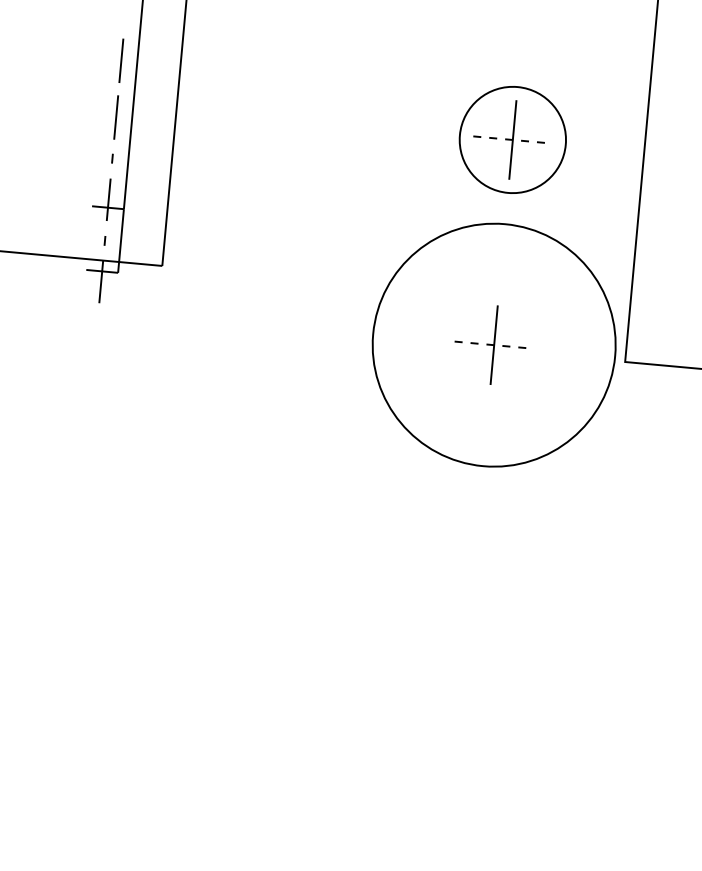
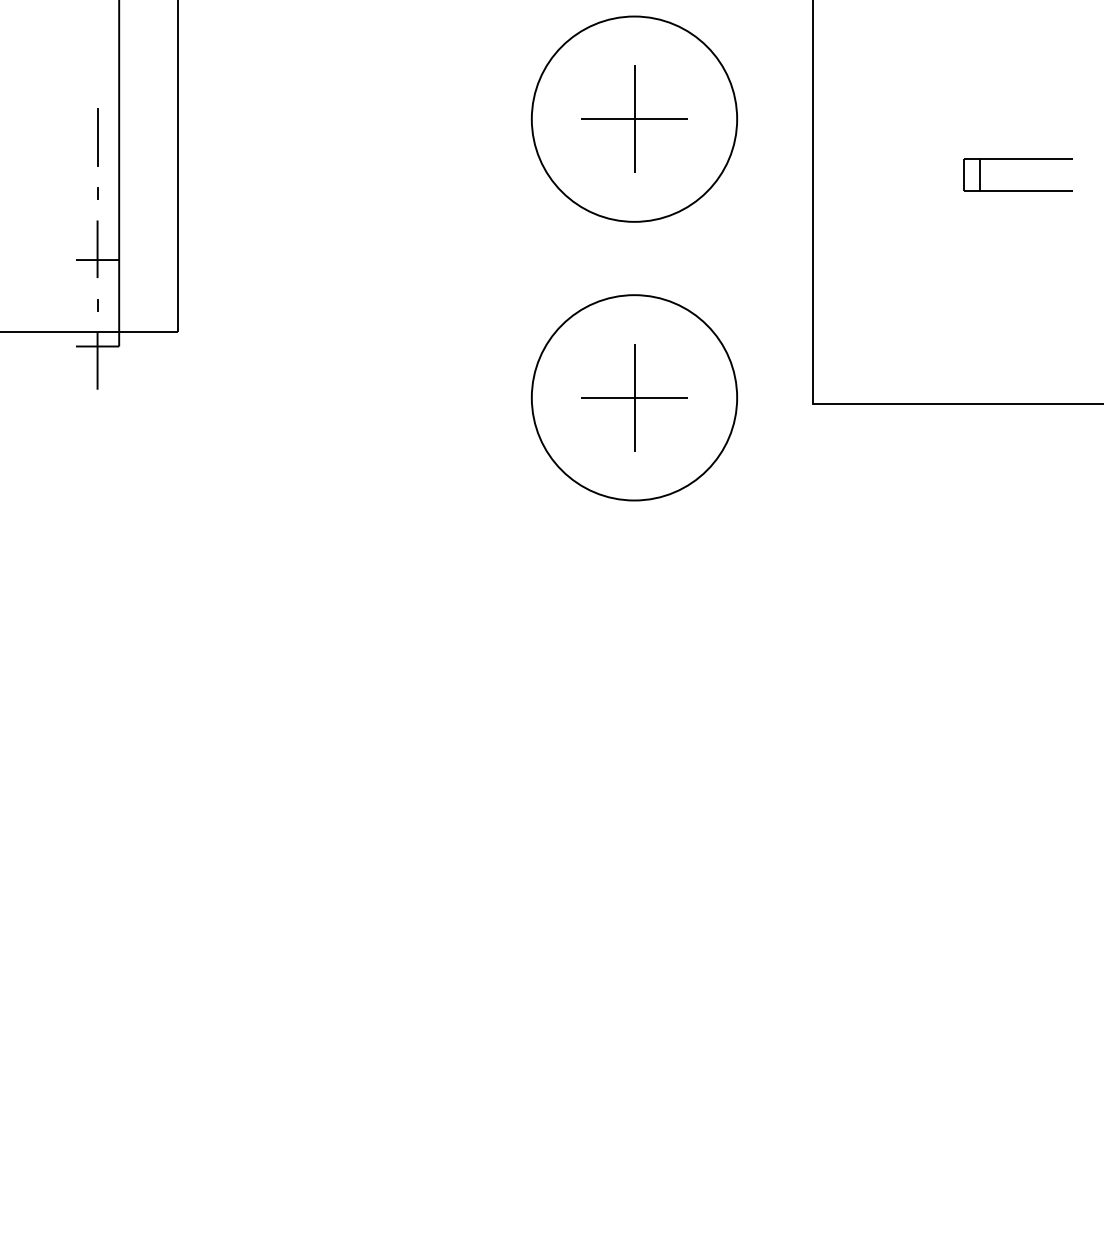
line: (121, 60) -> (97, 60), removed
circle: (512, 139) -> (634, 118), size x1.43
line: (512, 140) -> (634, 119), dashed -> solid
circle: (494, 344) -> (634, 397), size x0.62
line: (494, 344) -> (634, 397), dashed -> solid

